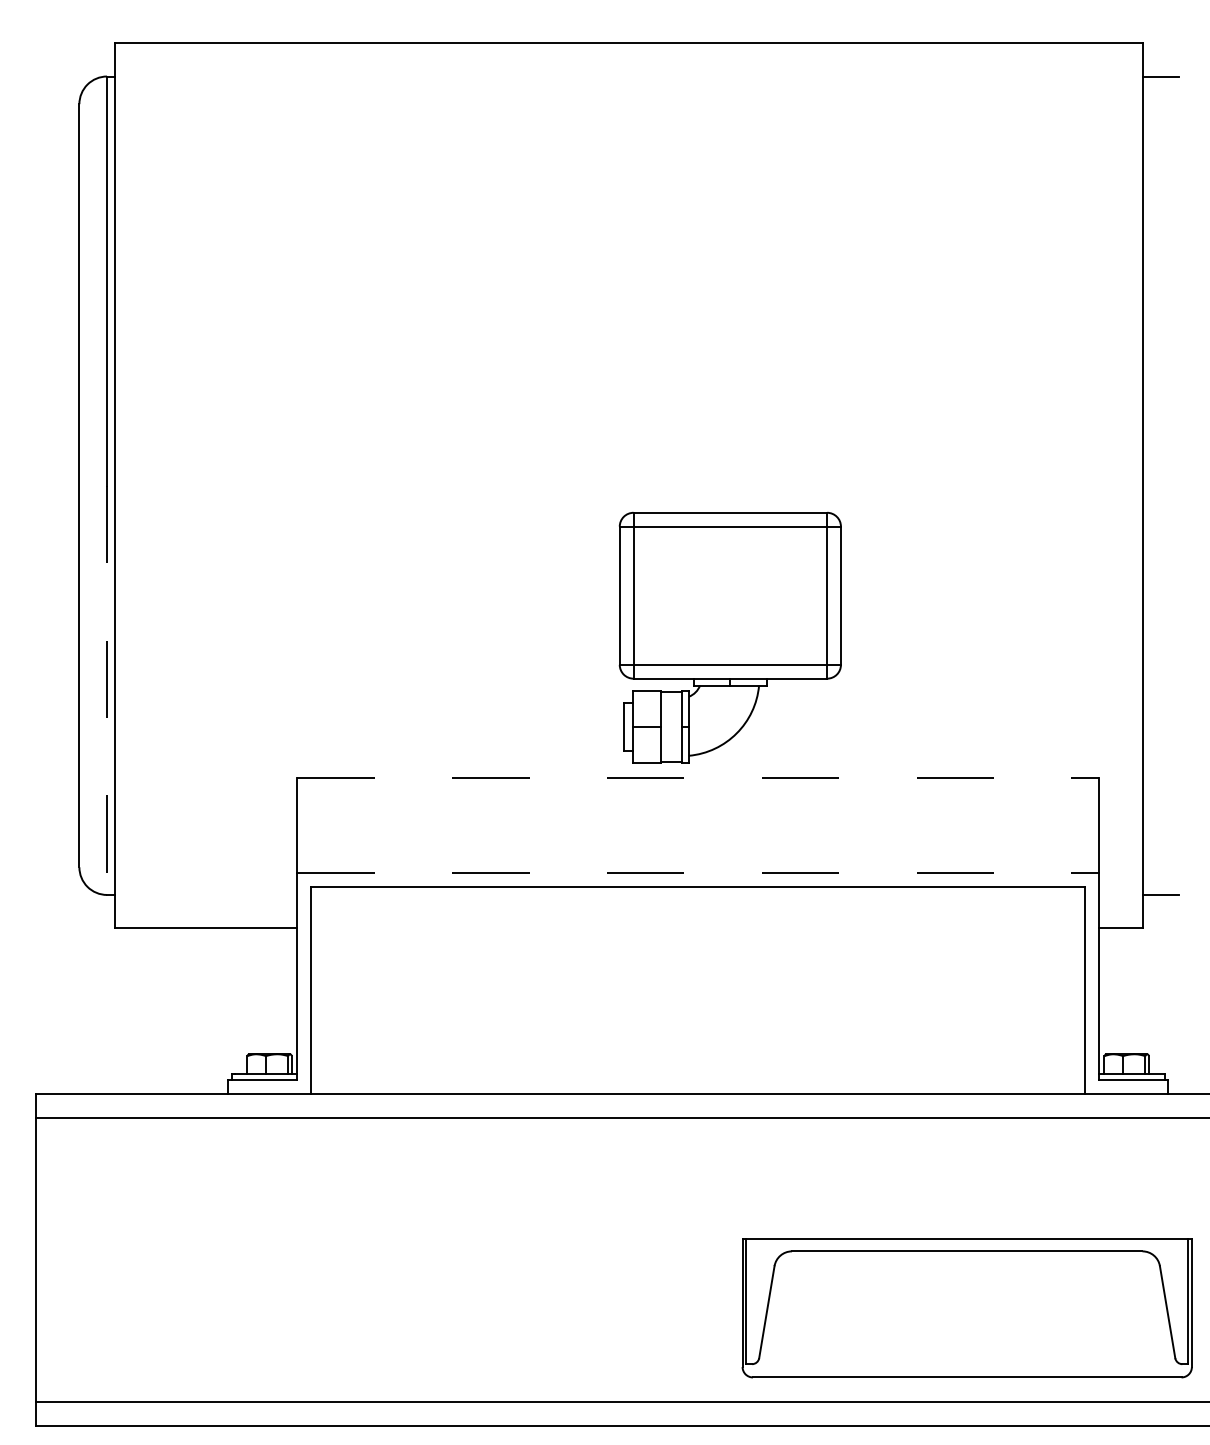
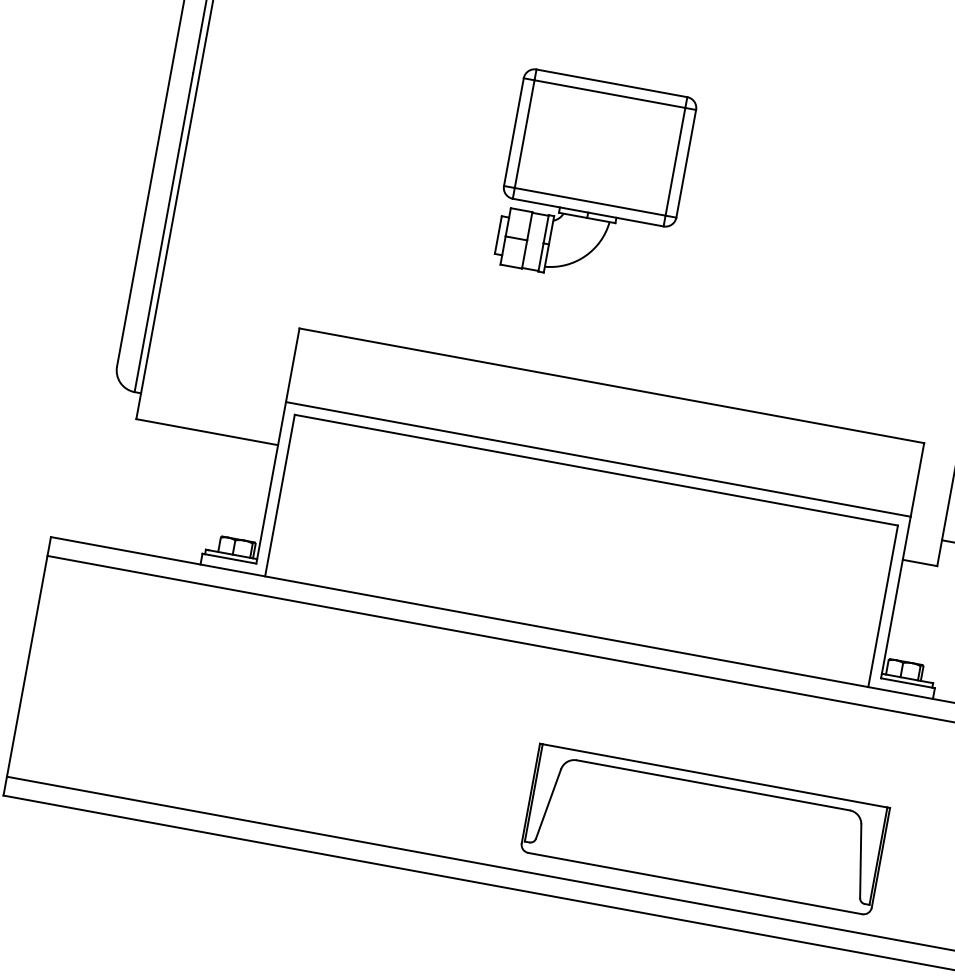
part: (729, 637) -> (593, 180), moved
line: (107, 690) -> (164, 232), dashed -> solid
line: (698, 778) -> (612, 385), dashed -> solid
line: (698, 872) -> (598, 459), dashed -> solid
part: (966, 1308) -> (704, 829), moved

